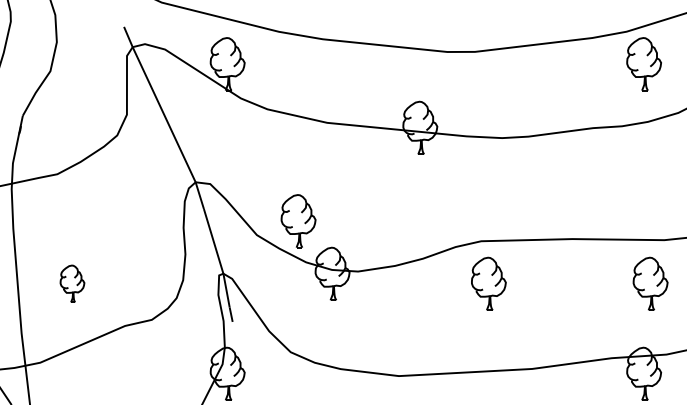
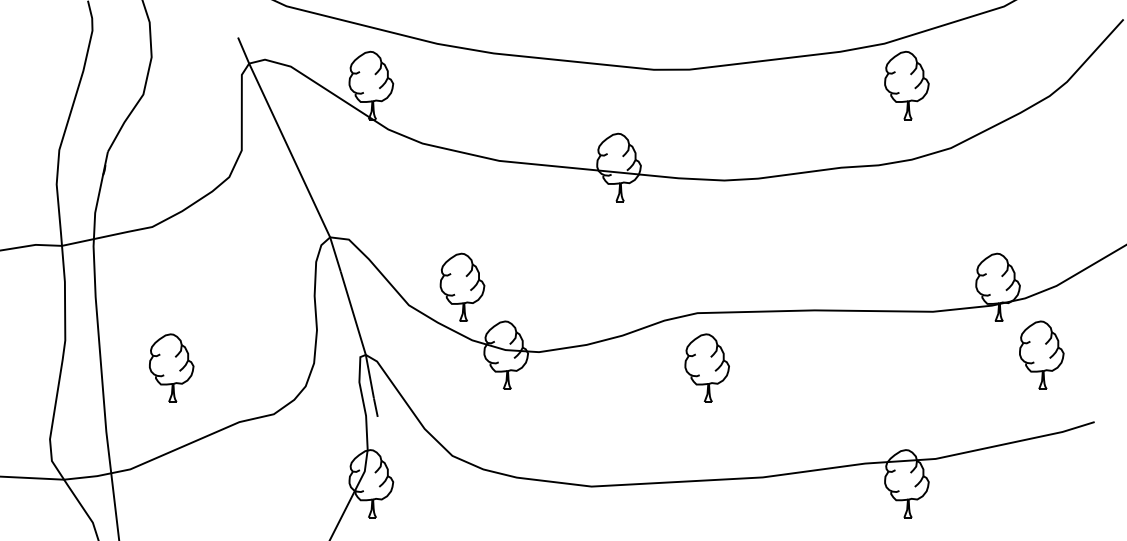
part: (72, 283) -> (171, 367), size x1.43
part: (650, 283) -> (914, 367), removed

